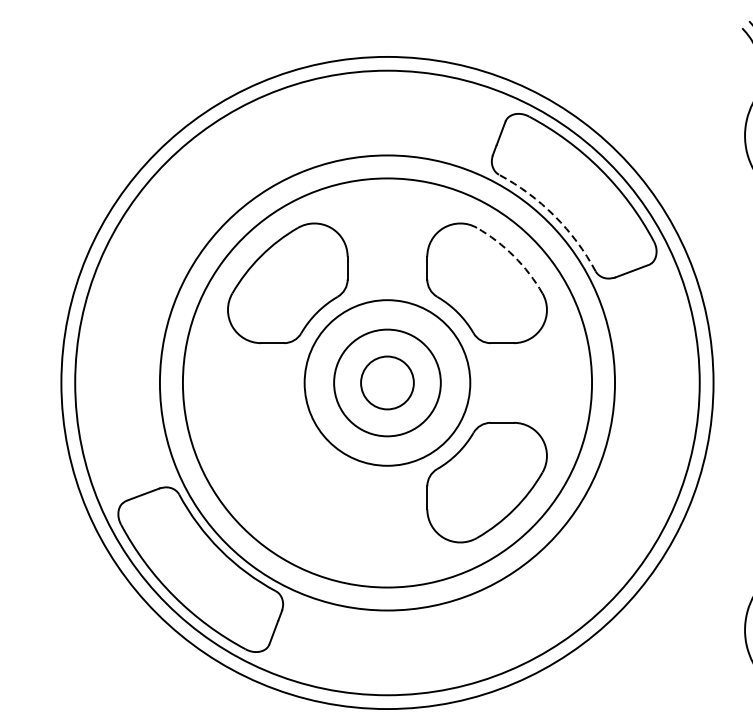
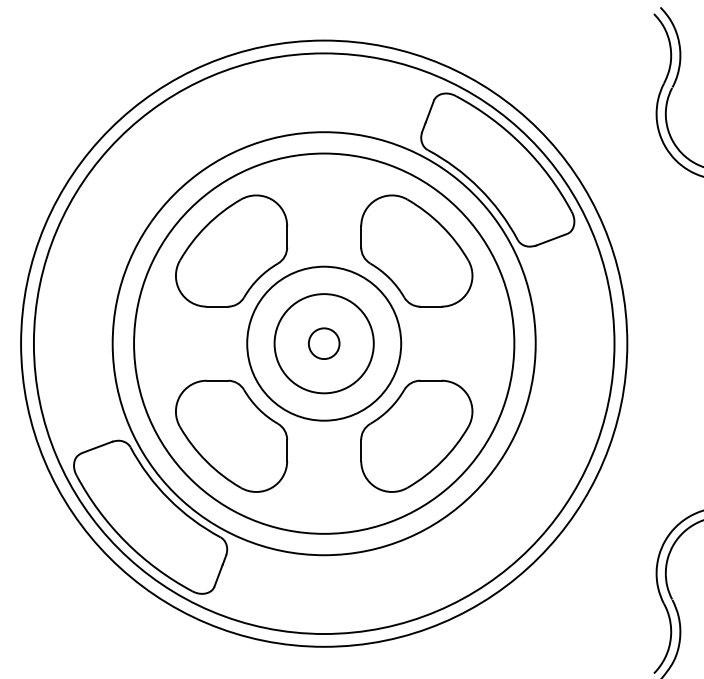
arc: (554, 216) -> (479, 188), dashed -> solid
arc: (513, 256) -> (441, 226), dashed -> solid
circle: (386, 382) -> (323, 343), size x0.62
part: (287, 481) -> (231, 435), added

